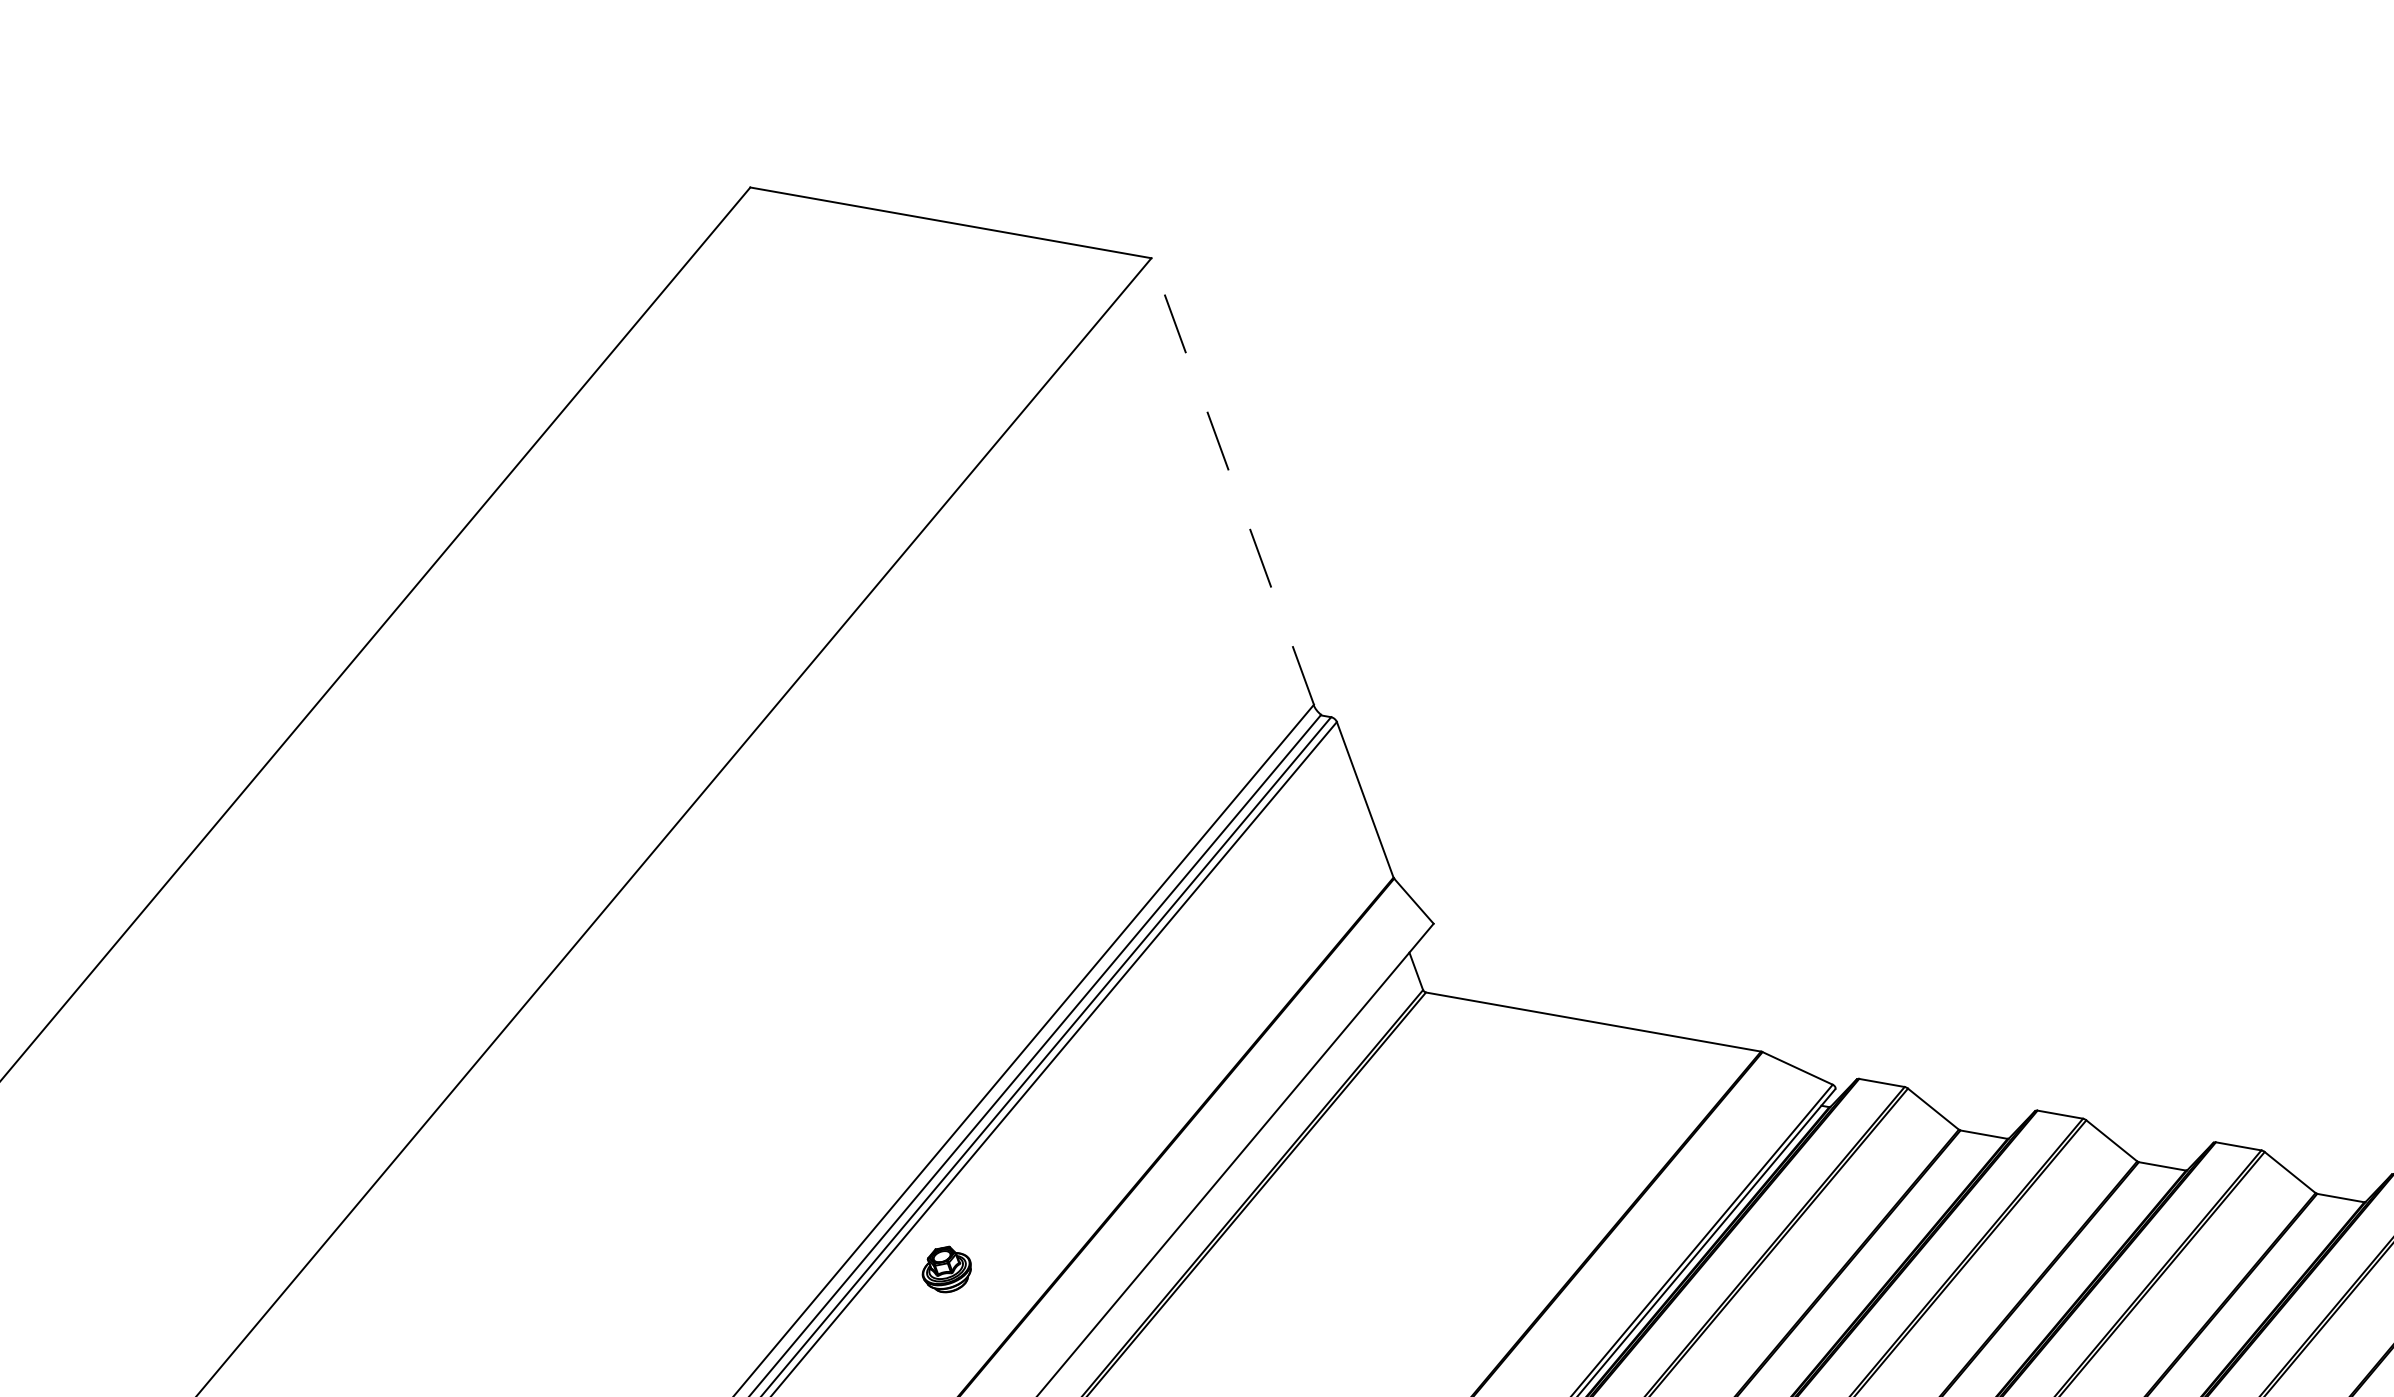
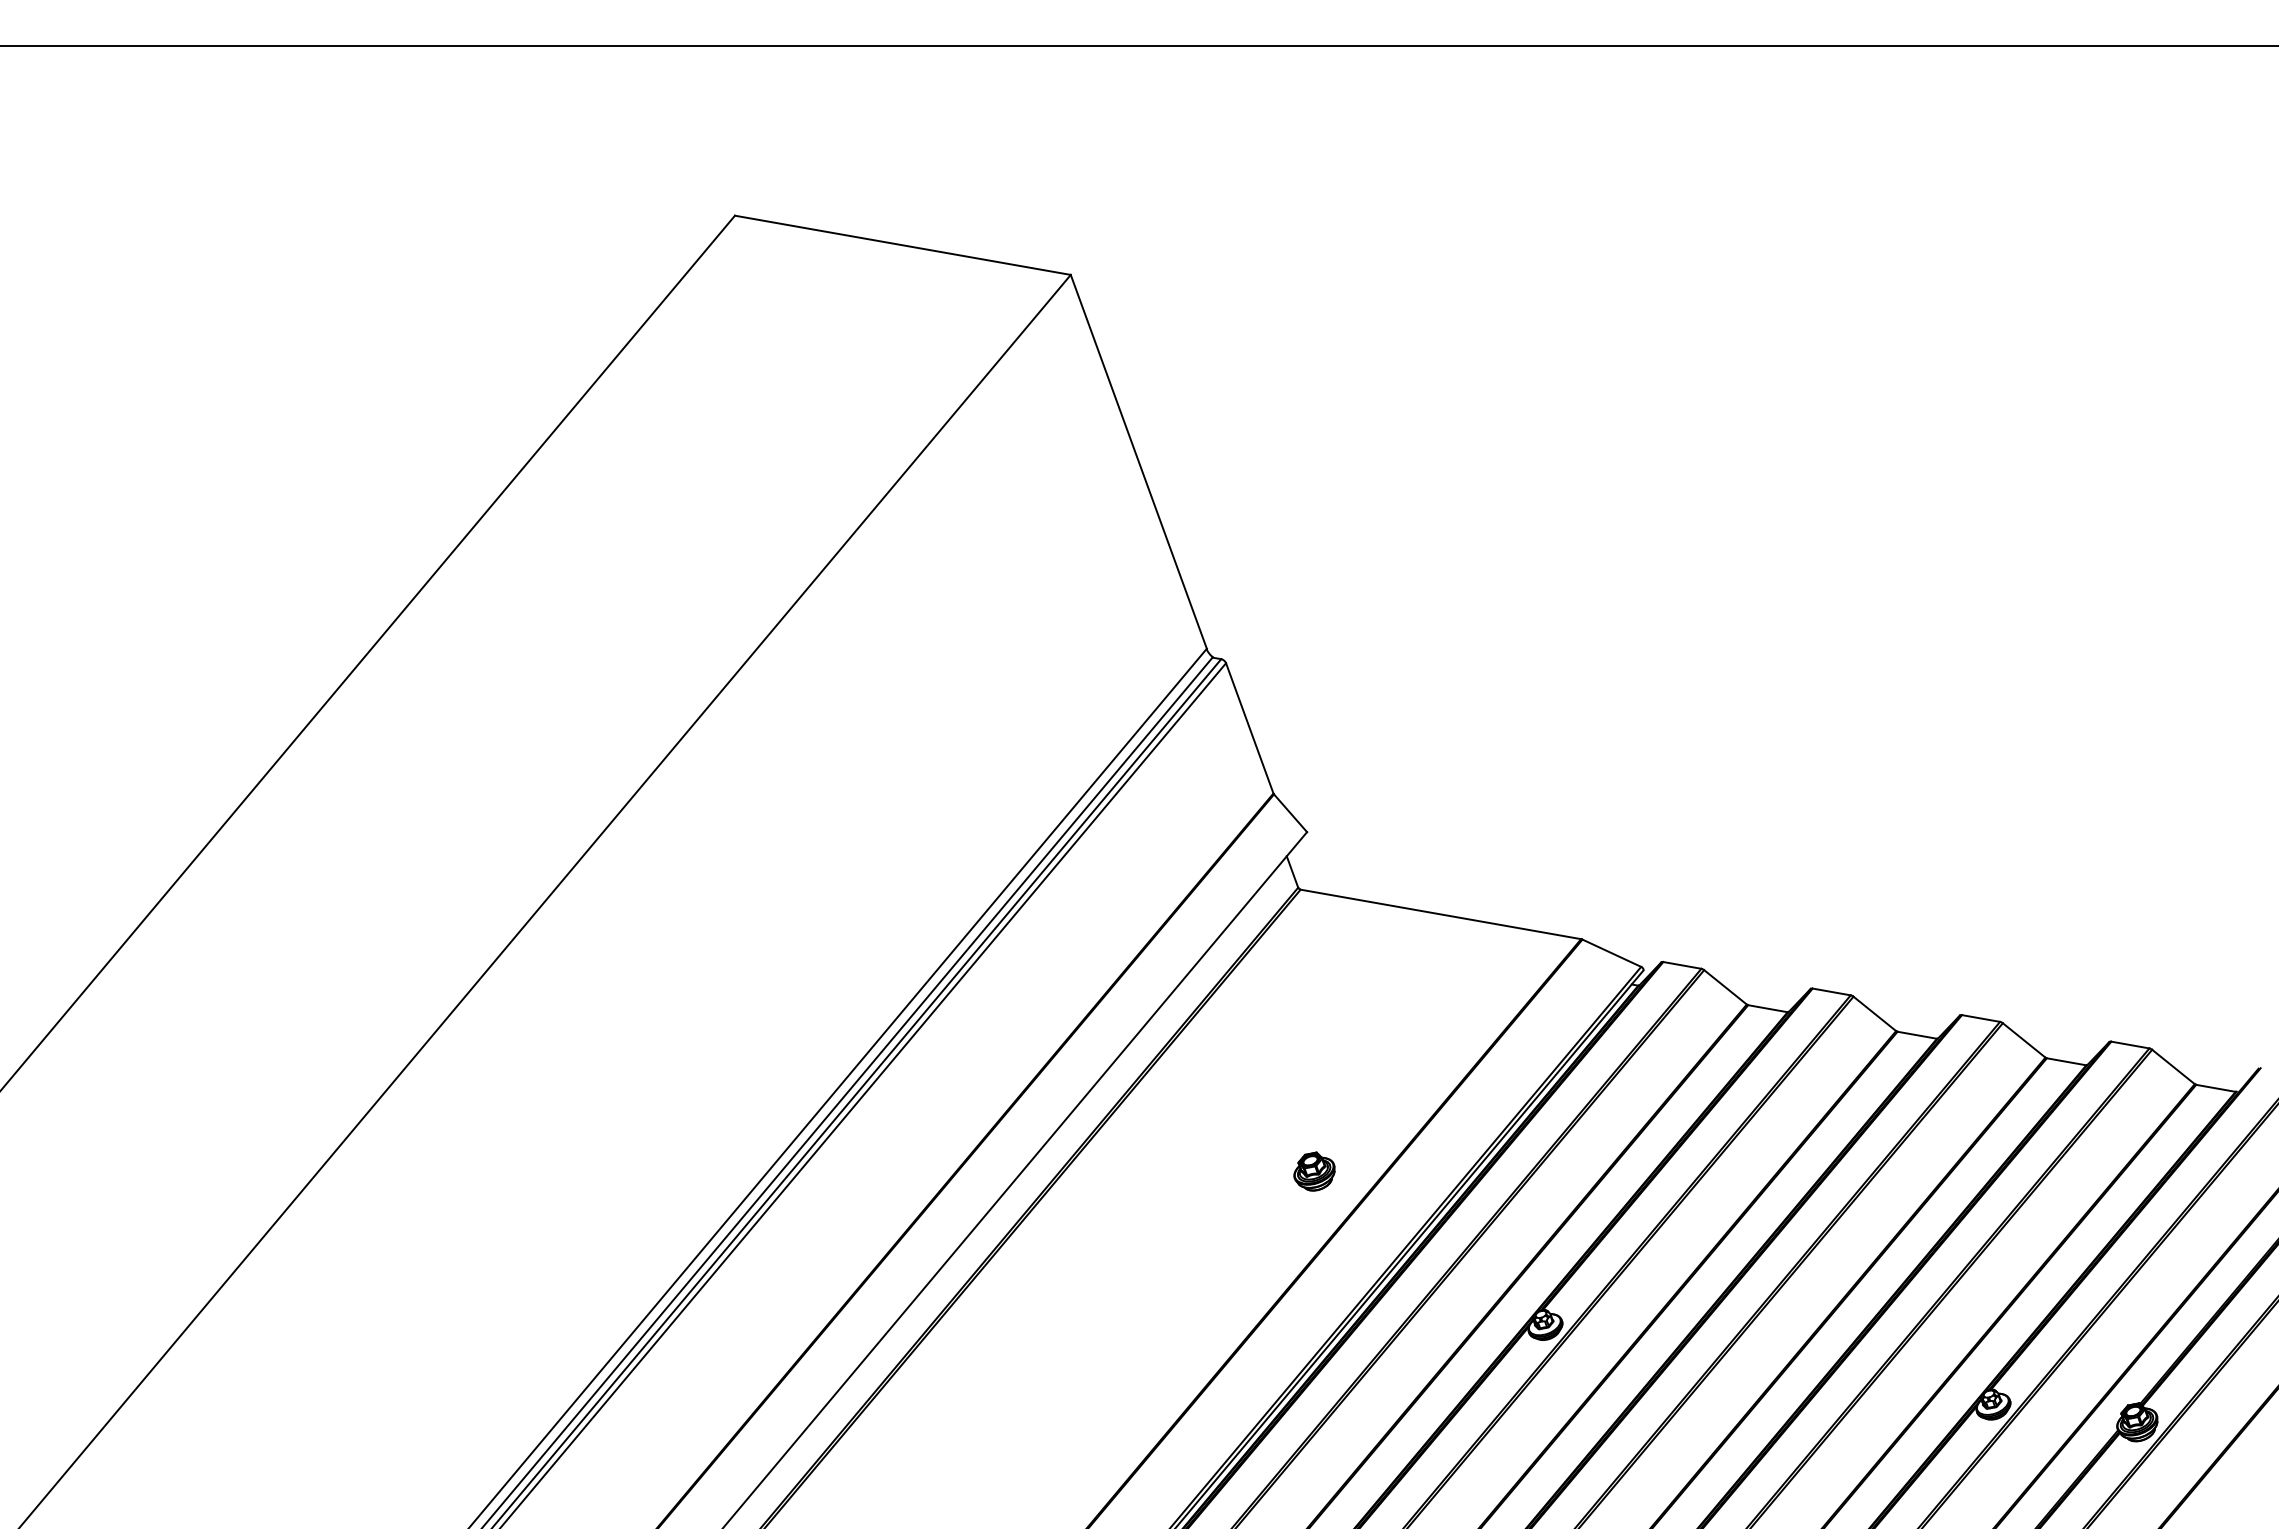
line: (1232, 481) -> (1138, 461), dashed -> solid
part: (946, 1269) -> (1314, 1171), moved

